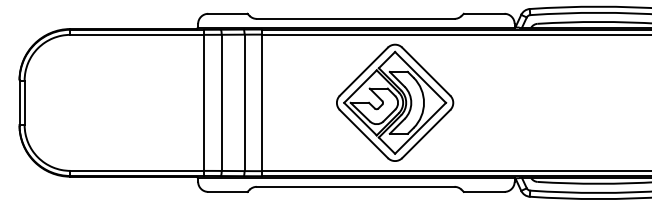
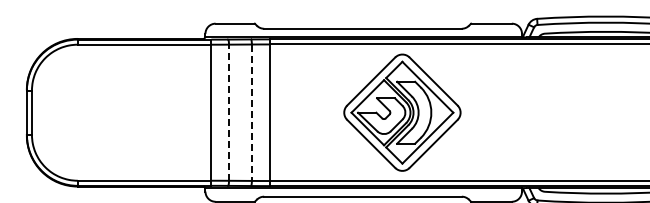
line: (221, 102) -> (228, 112), solid -> dashed
line: (244, 103) -> (251, 113), solid -> dashed

